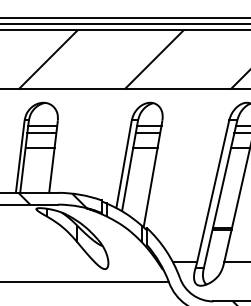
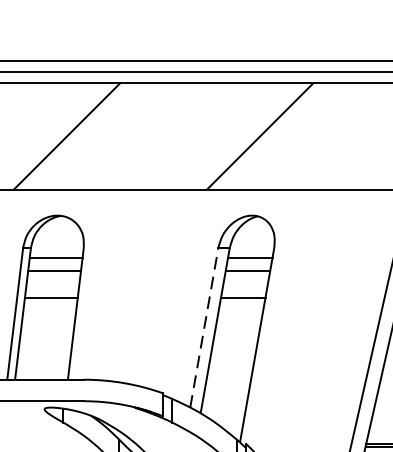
line: (124, 164) -> (205, 328), solid -> dashed
hatch: (52, 200) -> (73, 393), removed

